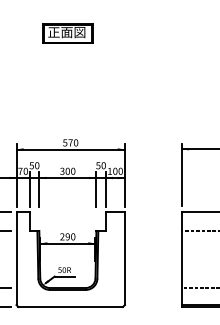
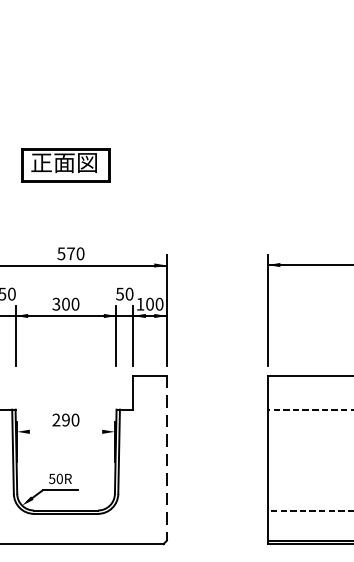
part: (67, 33) -> (65, 164), moved
line: (67, 243) -> (65, 431), removed
line: (124, 258) -> (166, 458), solid -> dashed

